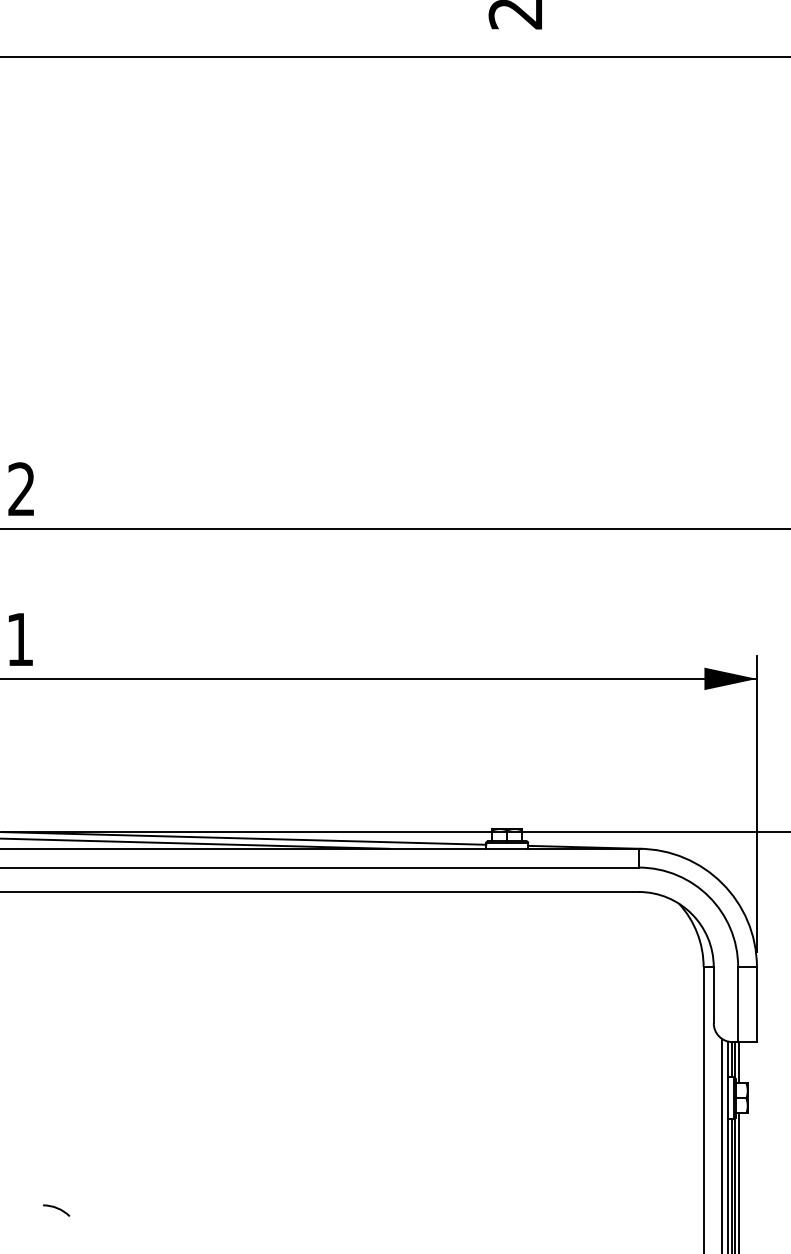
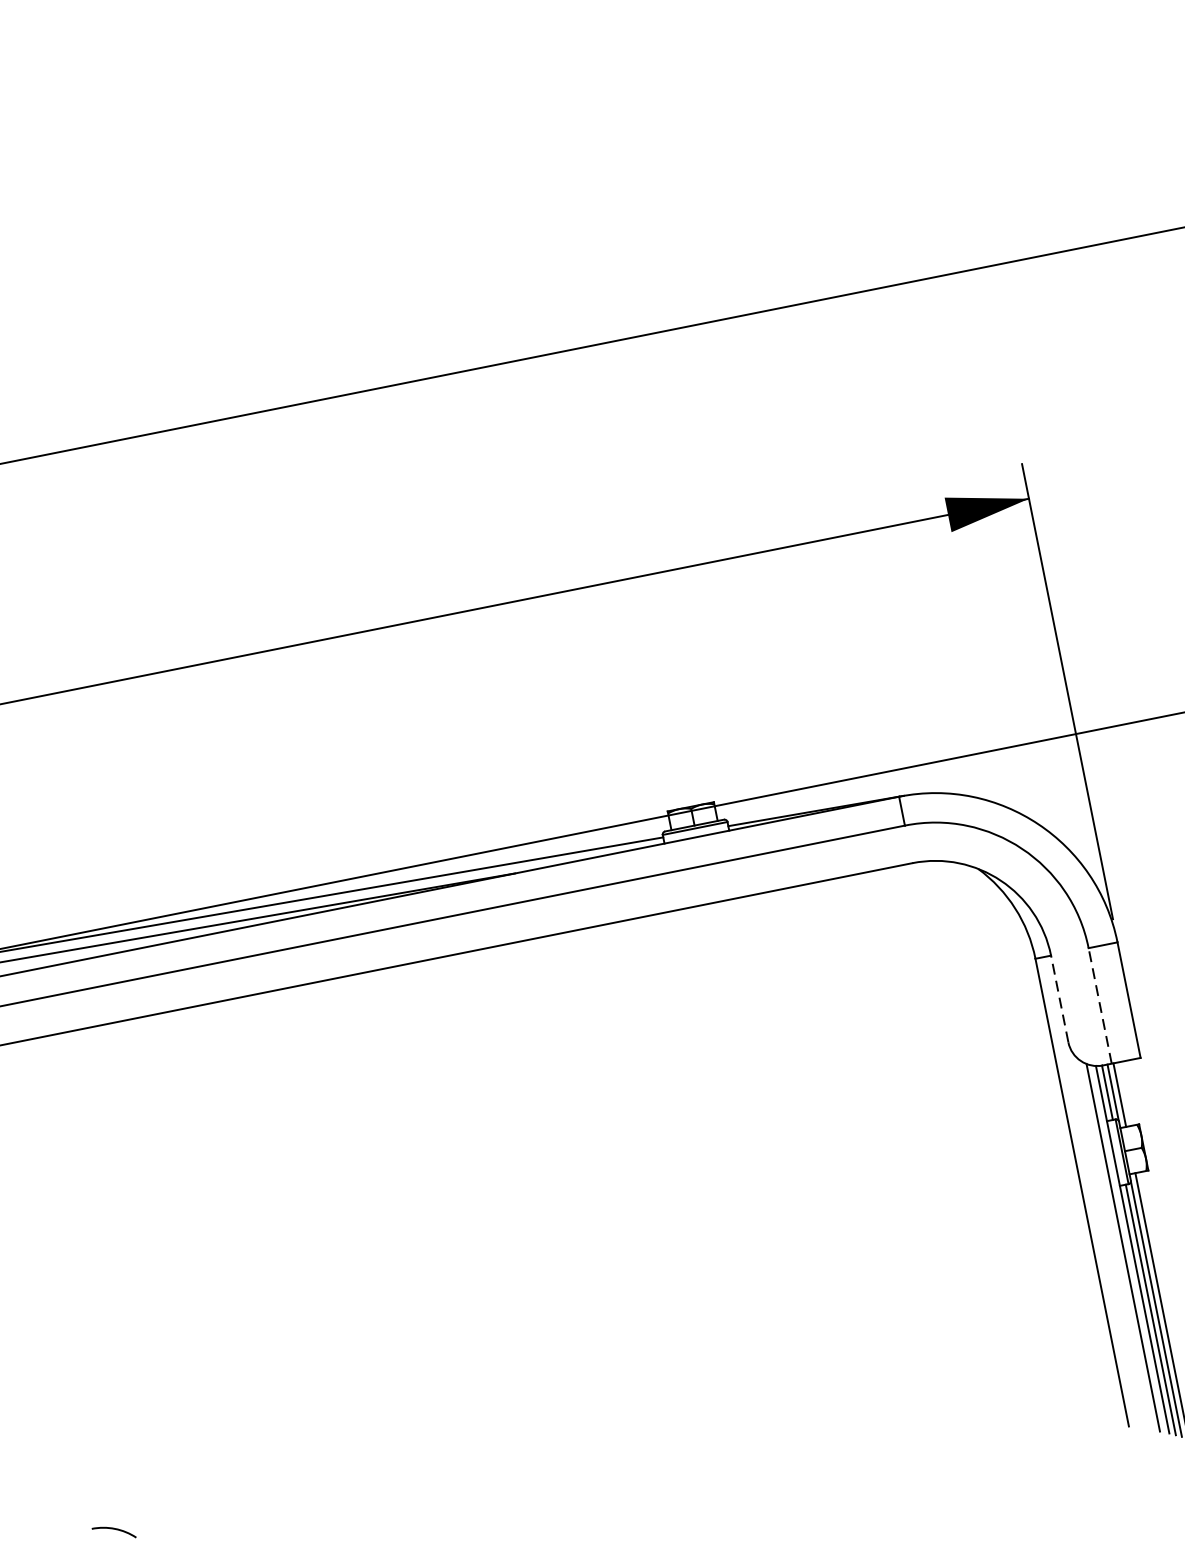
line: (713, 994) -> (1059, 998), solid -> dashed
line: (738, 1004) -> (1100, 1005), solid -> dashed

